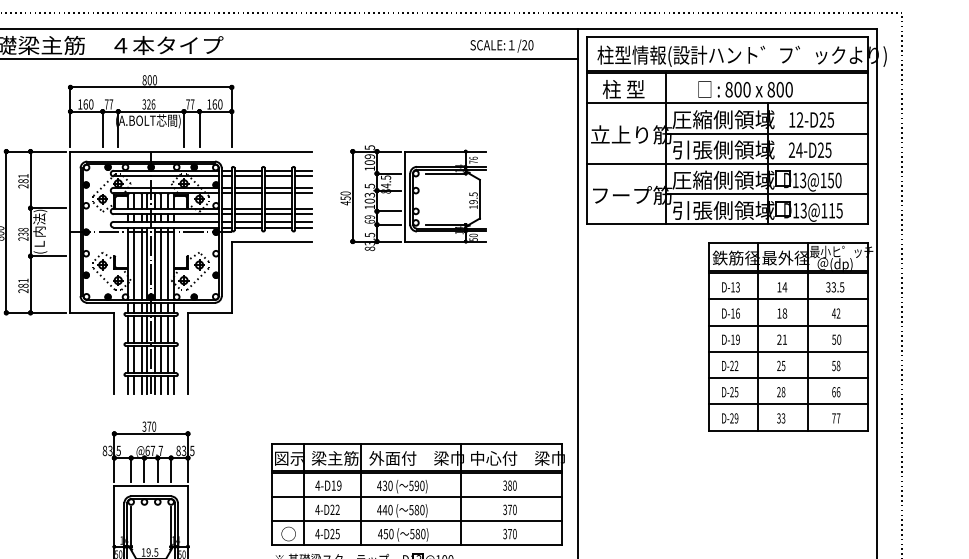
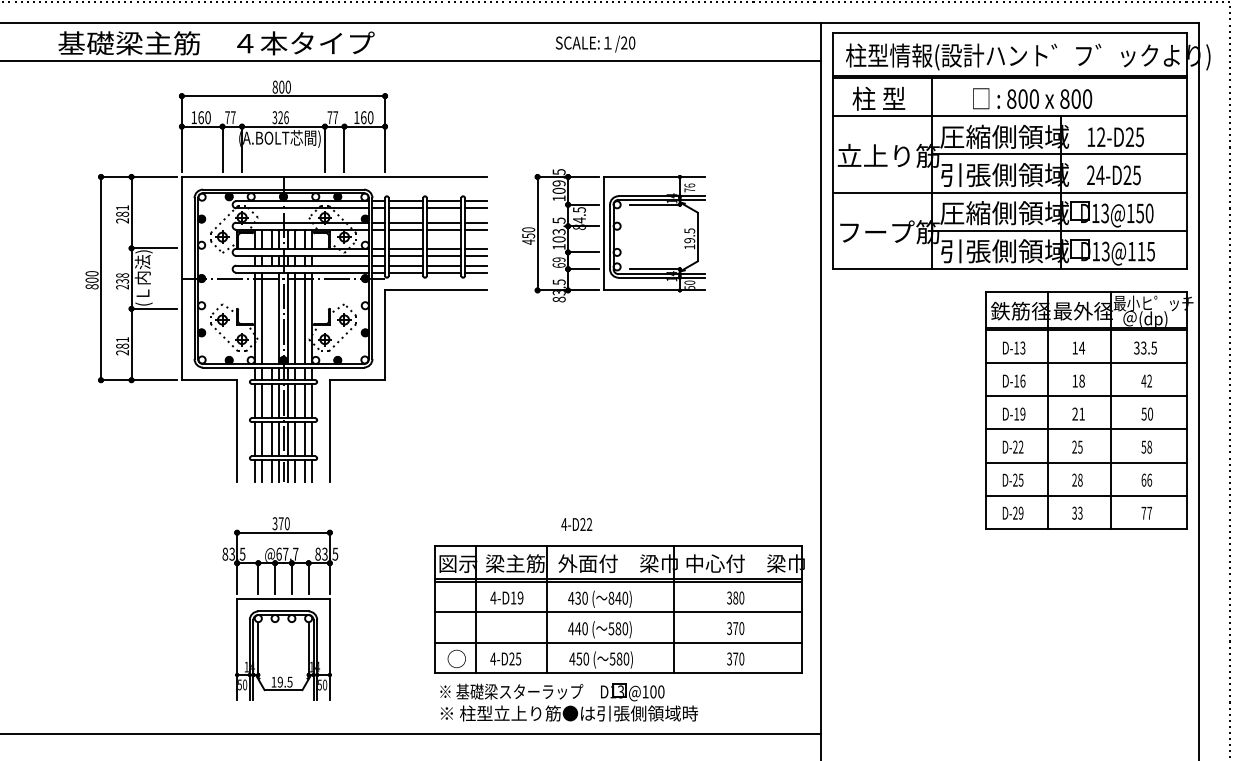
text: (501, 45) -> (595, 43), moved
line: (141, 263) -> (271, 317), removed
text: (413, 485) -> (614, 597), 590) -> 840)
text: (327, 509) -> (576, 524), moved

